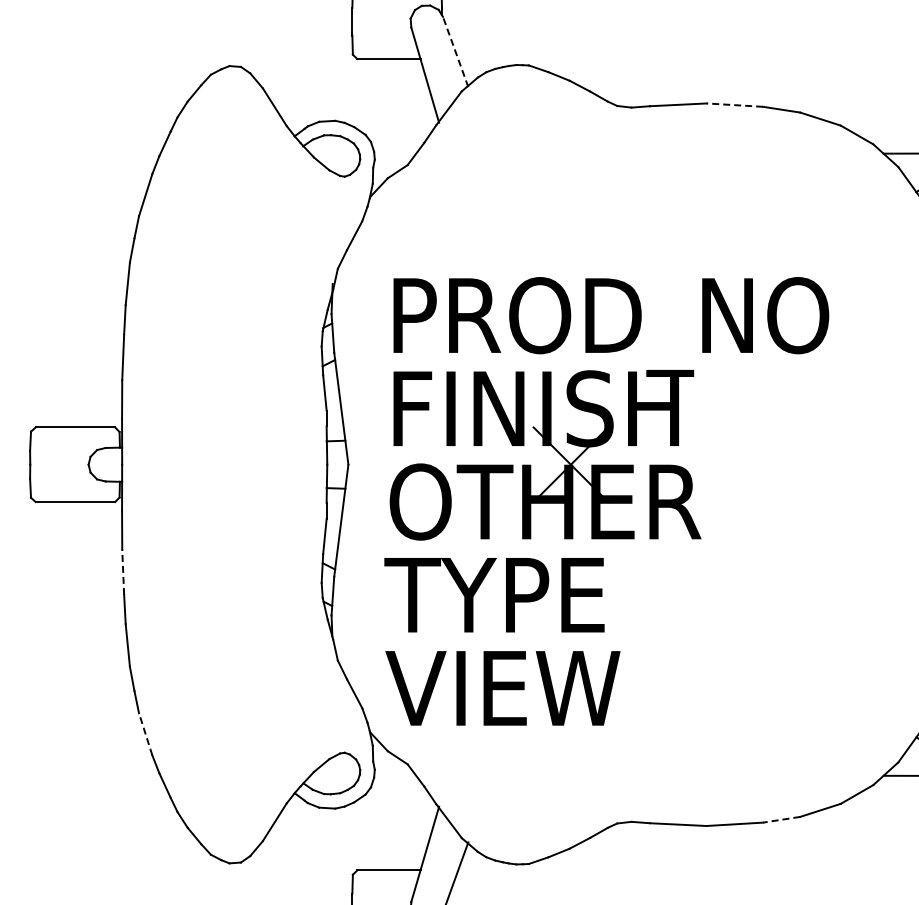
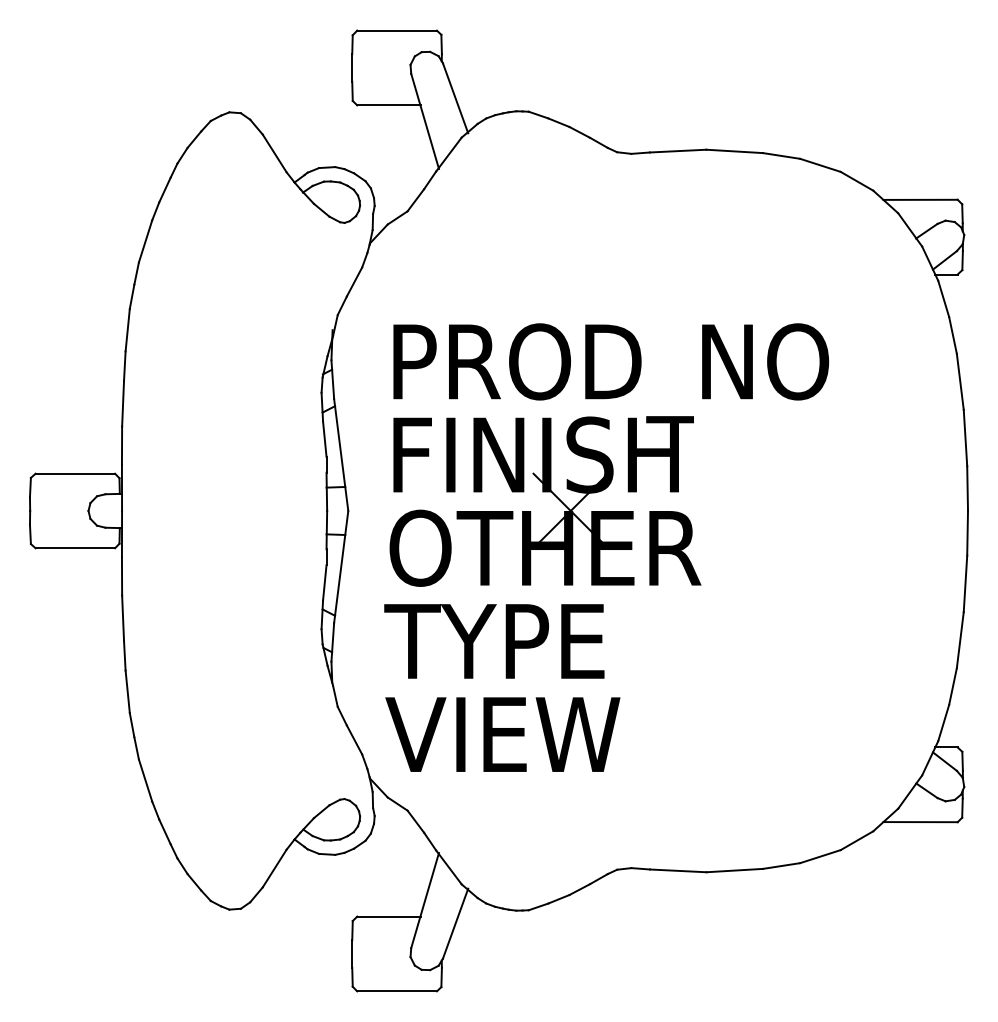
line: (455, 51) -> (455, 97), dashed -> solid
line: (734, 105) -> (734, 151), dashed -> solid
line: (123, 572) -> (123, 618), dashed -> solid
line: (145, 734) -> (145, 780), dashed -> solid
line: (781, 820) -> (781, 866), dashed -> solid

